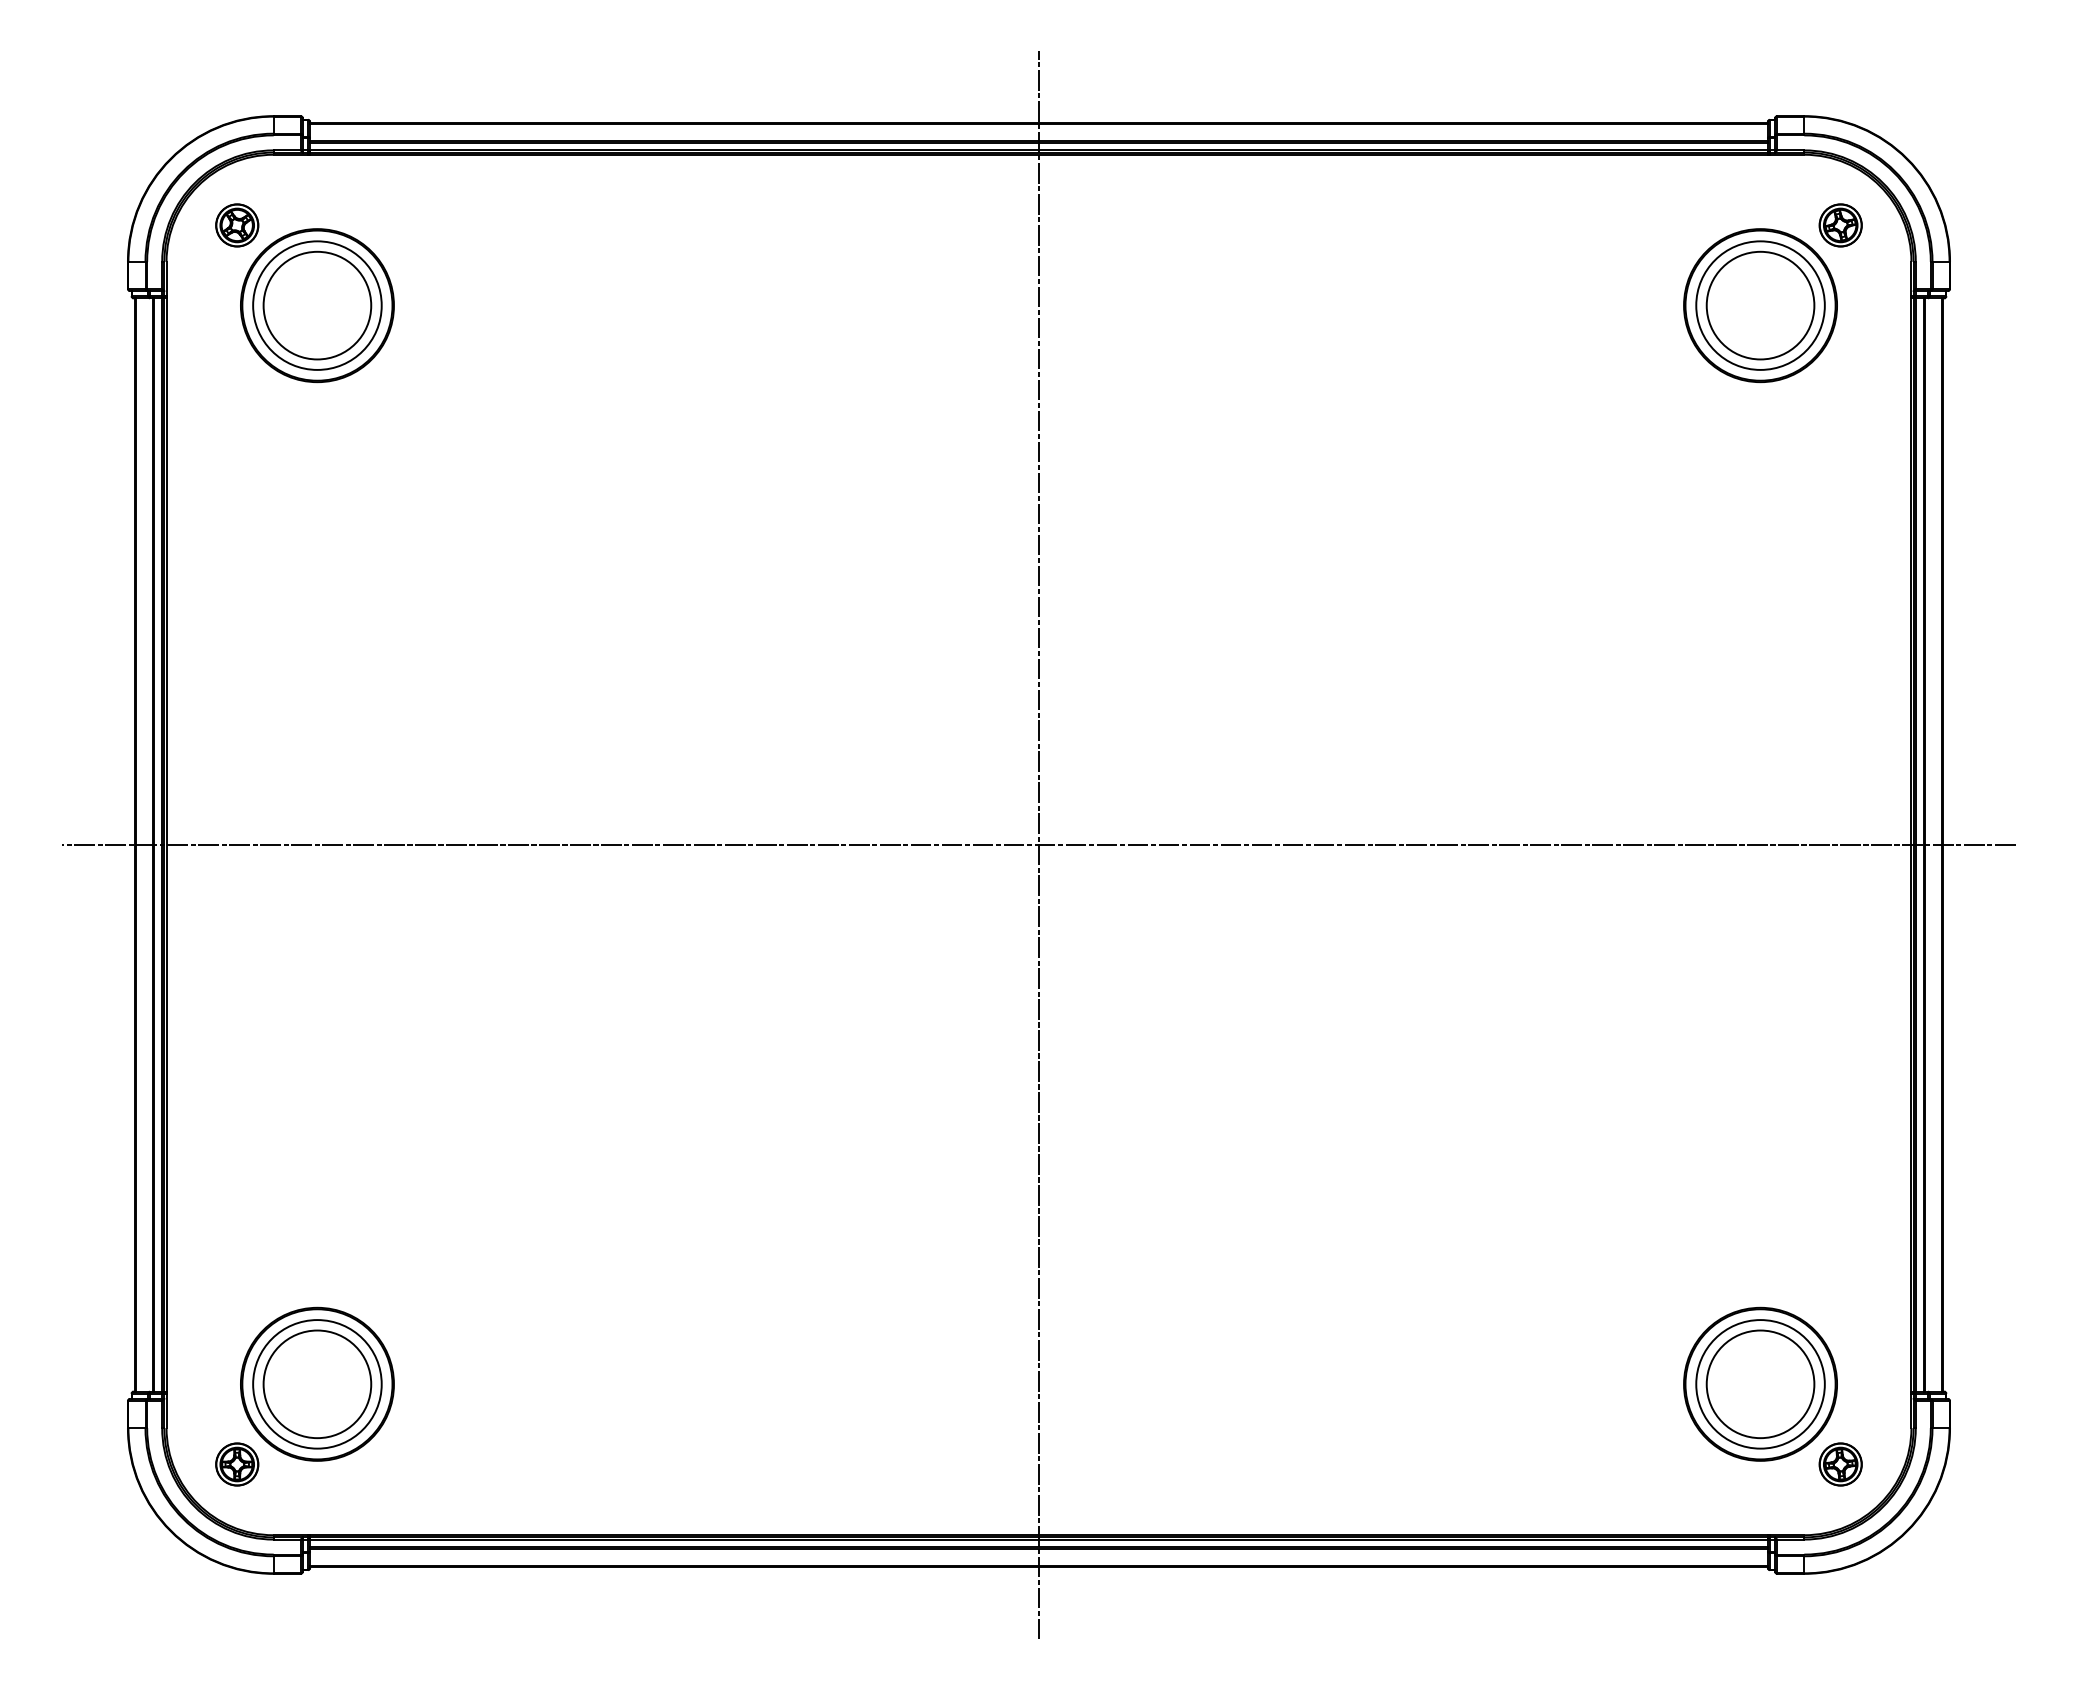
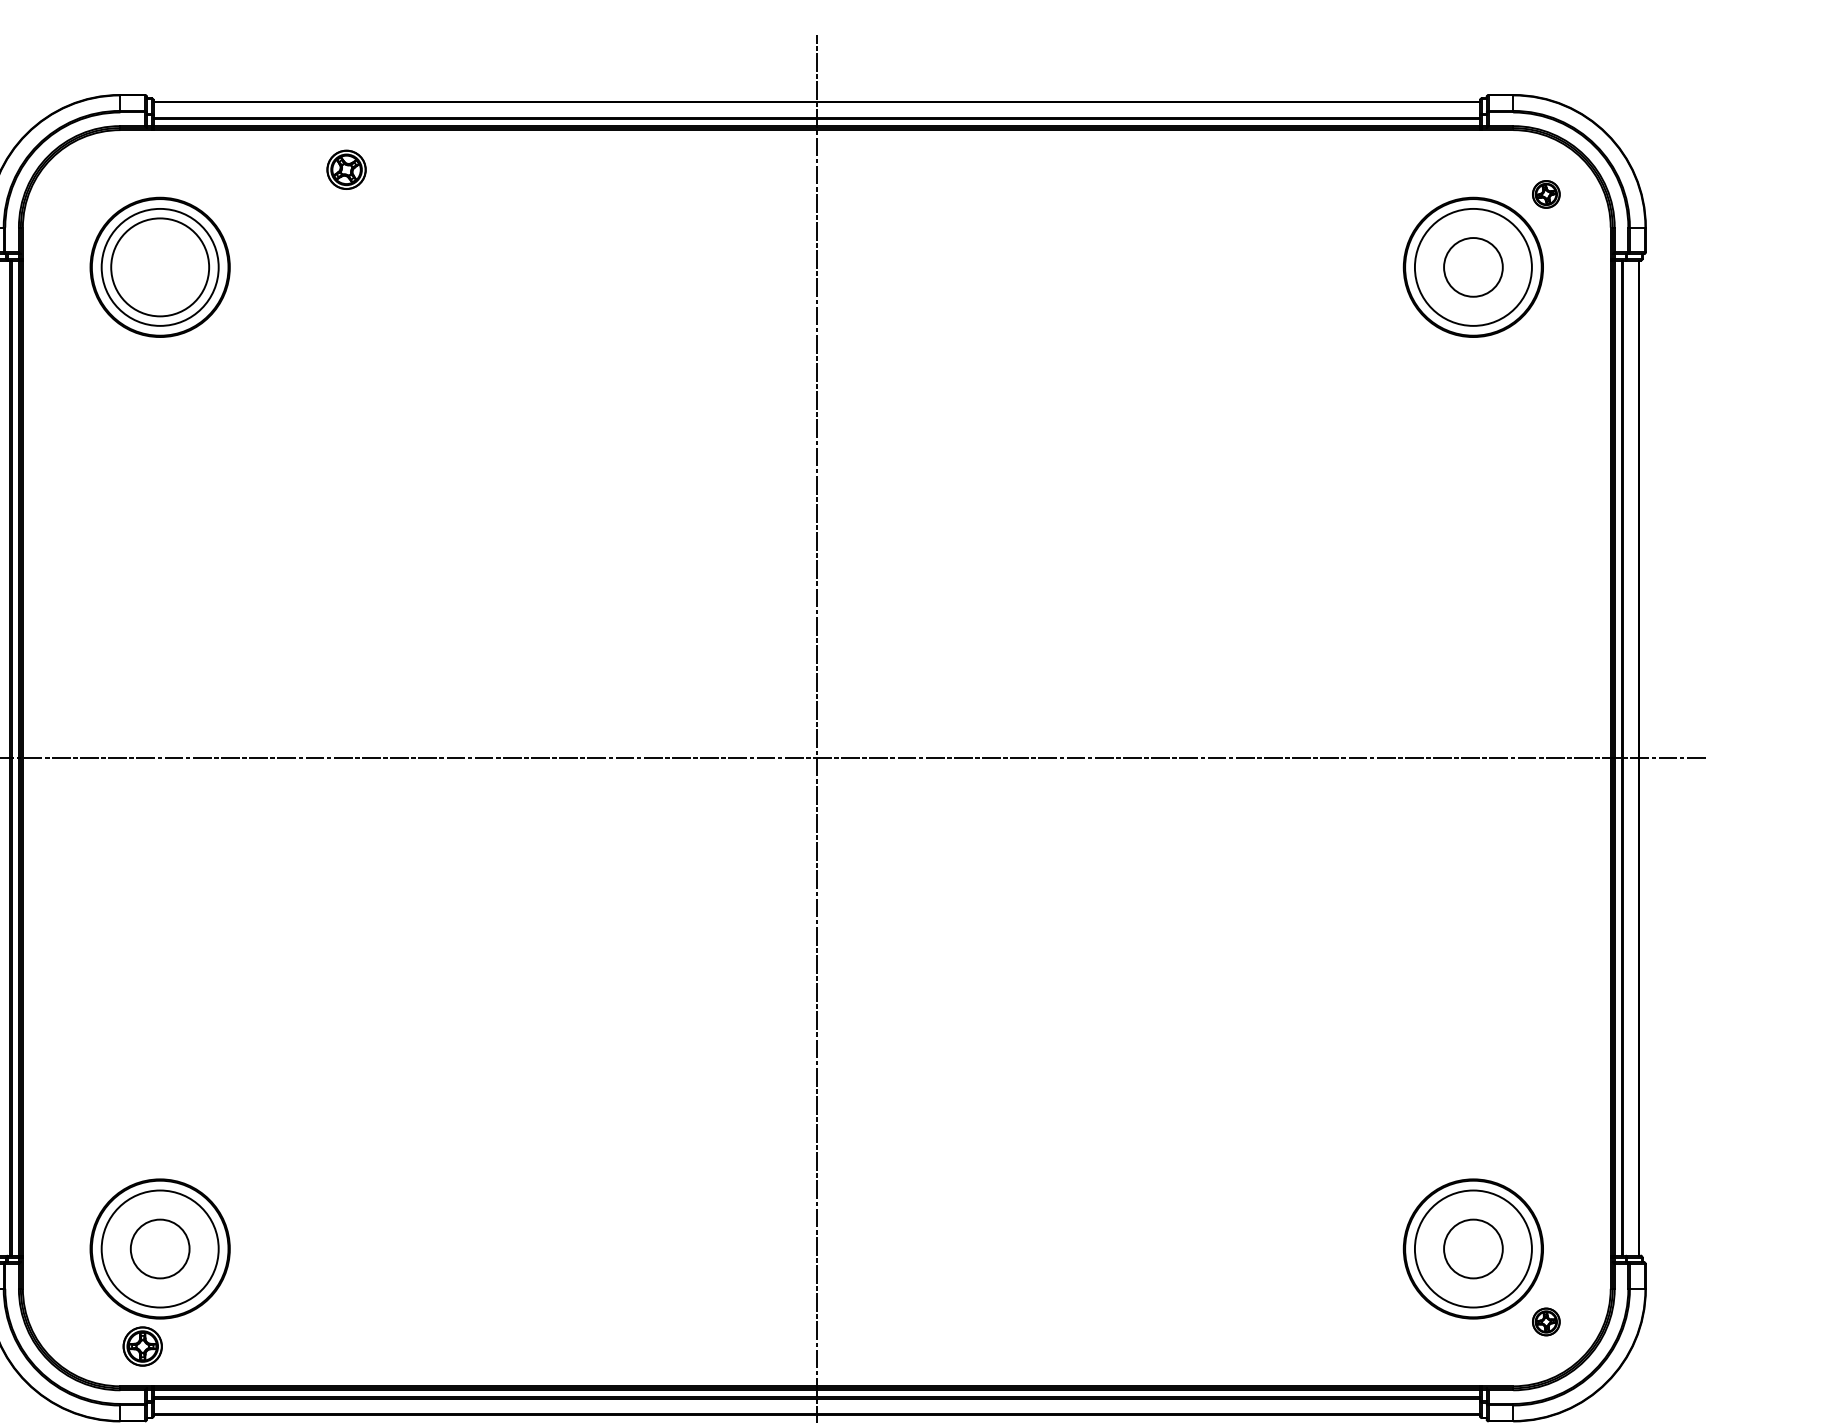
part: (237, 225) -> (346, 169), moved
part: (1840, 225) -> (1546, 194), size x0.7
circle: (1760, 305) -> (1473, 267), size x0.6
circle: (317, 1384) -> (160, 1249), size x0.6
circle: (1760, 1384) -> (1473, 1249), size x0.6
part: (237, 1464) -> (142, 1346), moved
part: (1840, 1464) -> (1546, 1321), size x0.7

